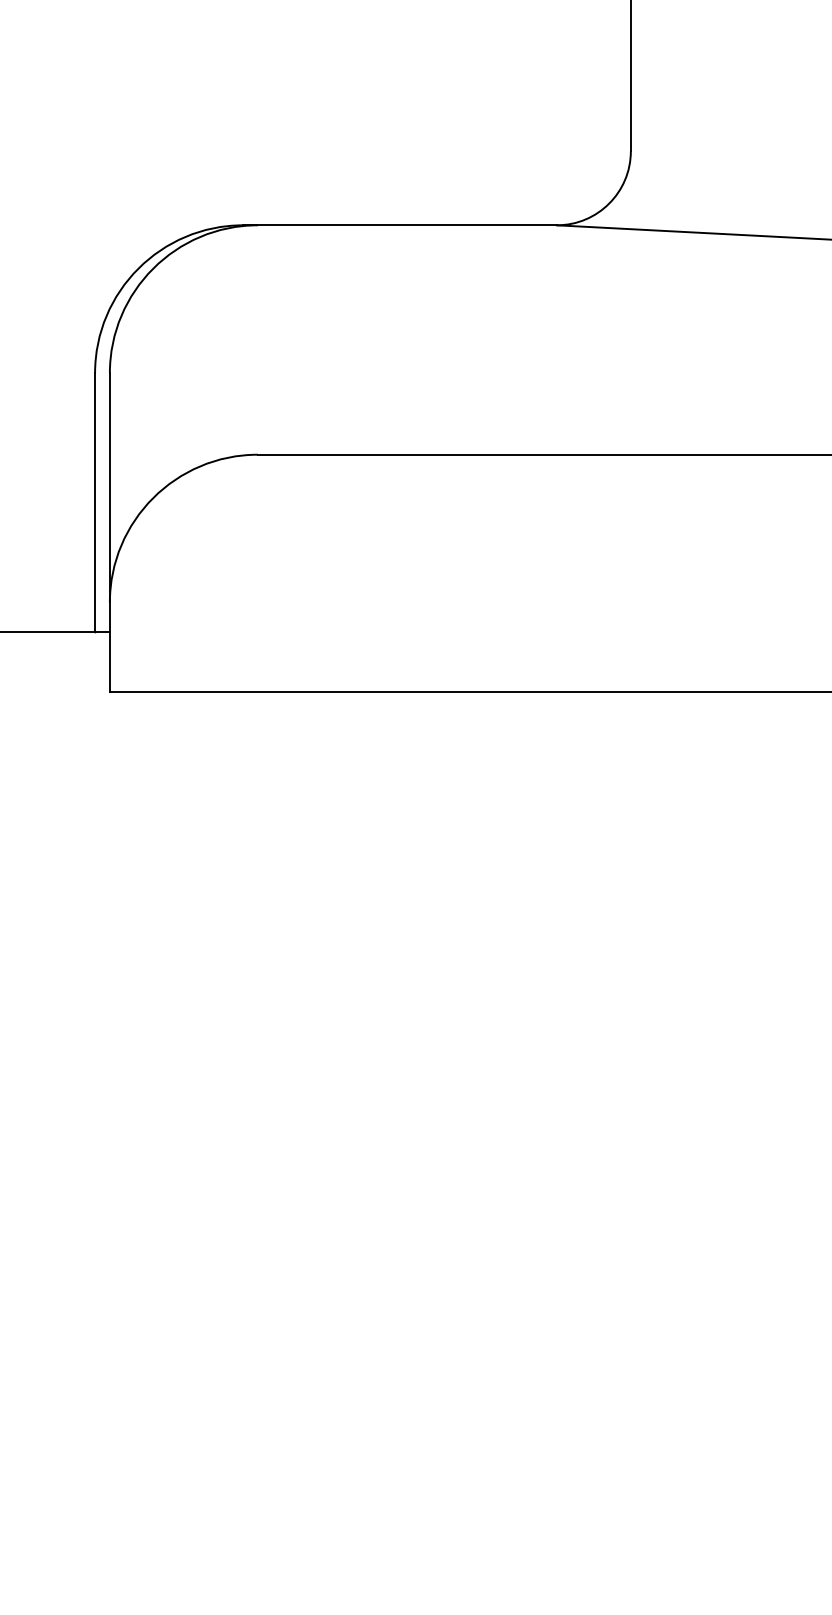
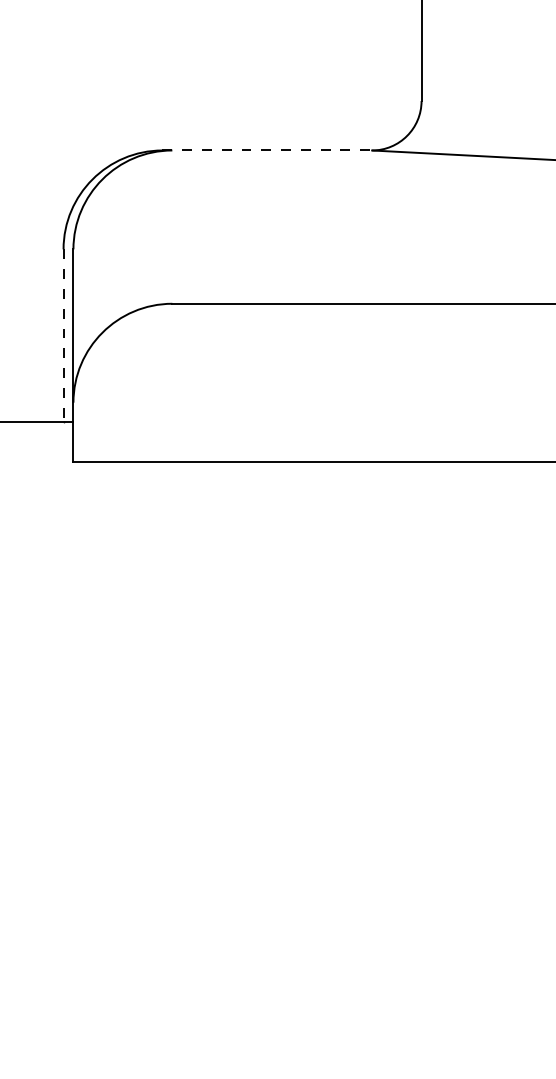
line: (400, 225) -> (267, 150), solid -> dashed
line: (94, 502) -> (63, 335), solid -> dashed

